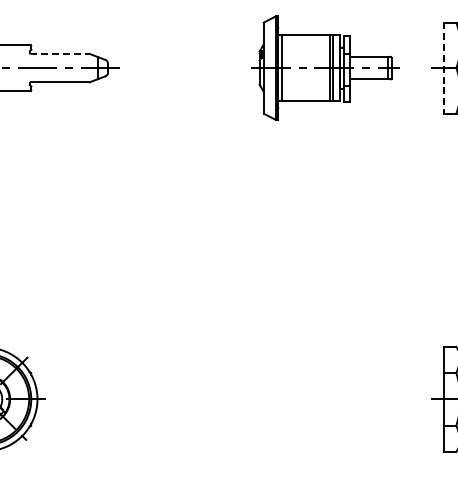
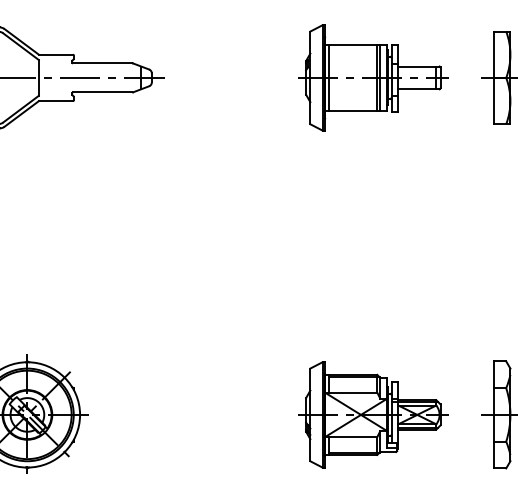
line: (59, 53) -> (102, 63), dashed -> solid
line: (443, 68) -> (493, 78), dashed -> solid
part: (325, 398) -> (373, 414), added

